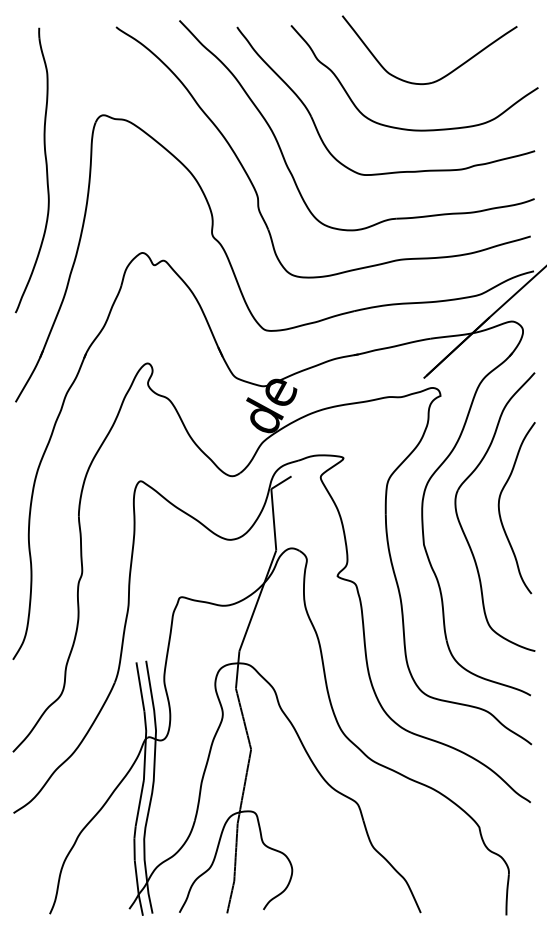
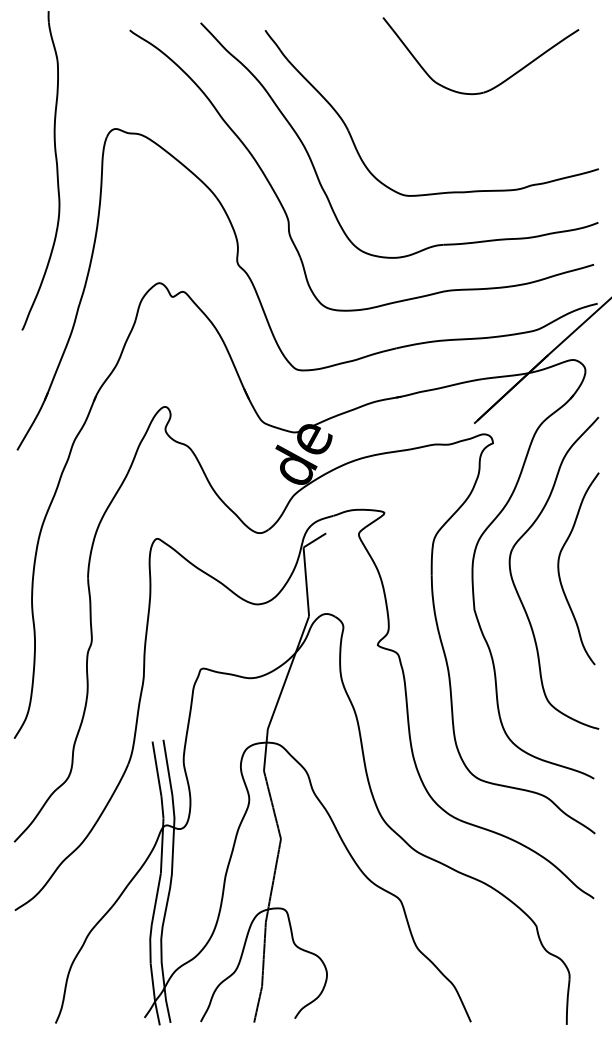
curve: (412, 129) -> (461, 144), removed
part: (46, 170) -> (56, 170), moved

